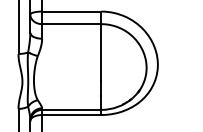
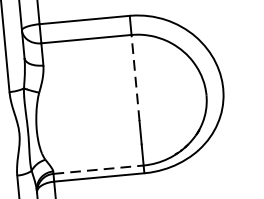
line: (101, 51) -> (135, 76), solid -> dashed
line: (71, 109) -> (98, 169), solid -> dashed

